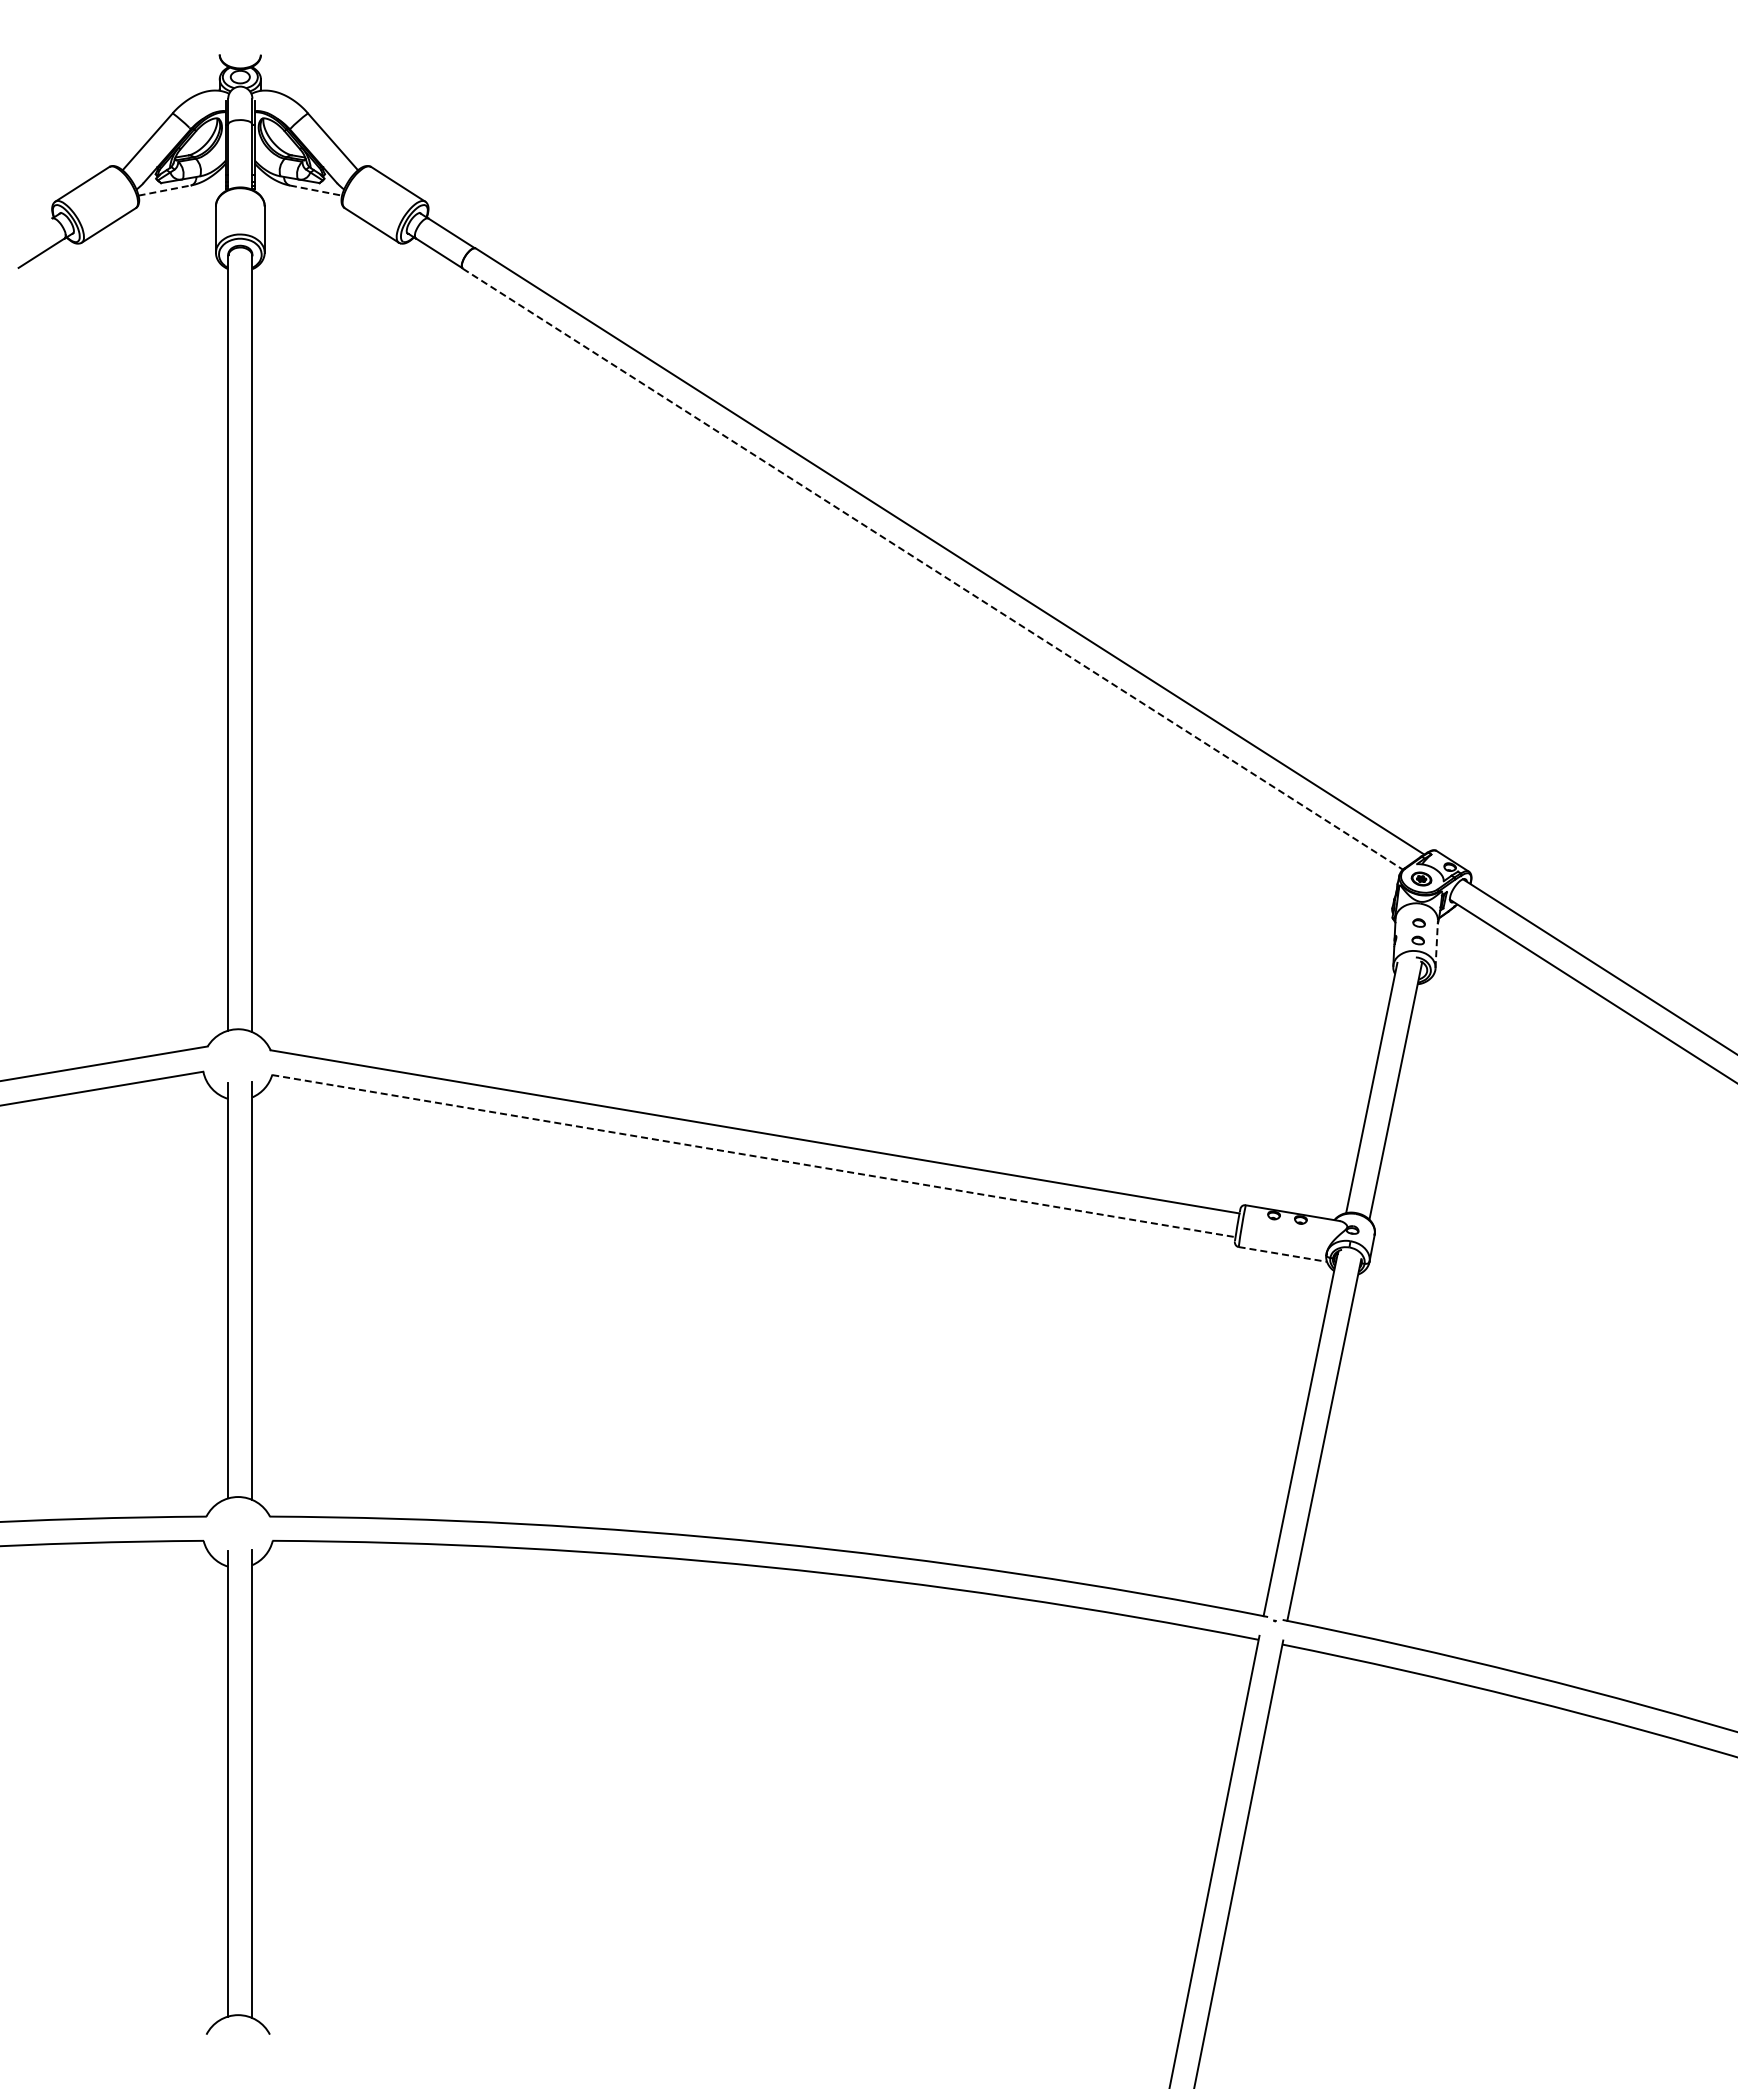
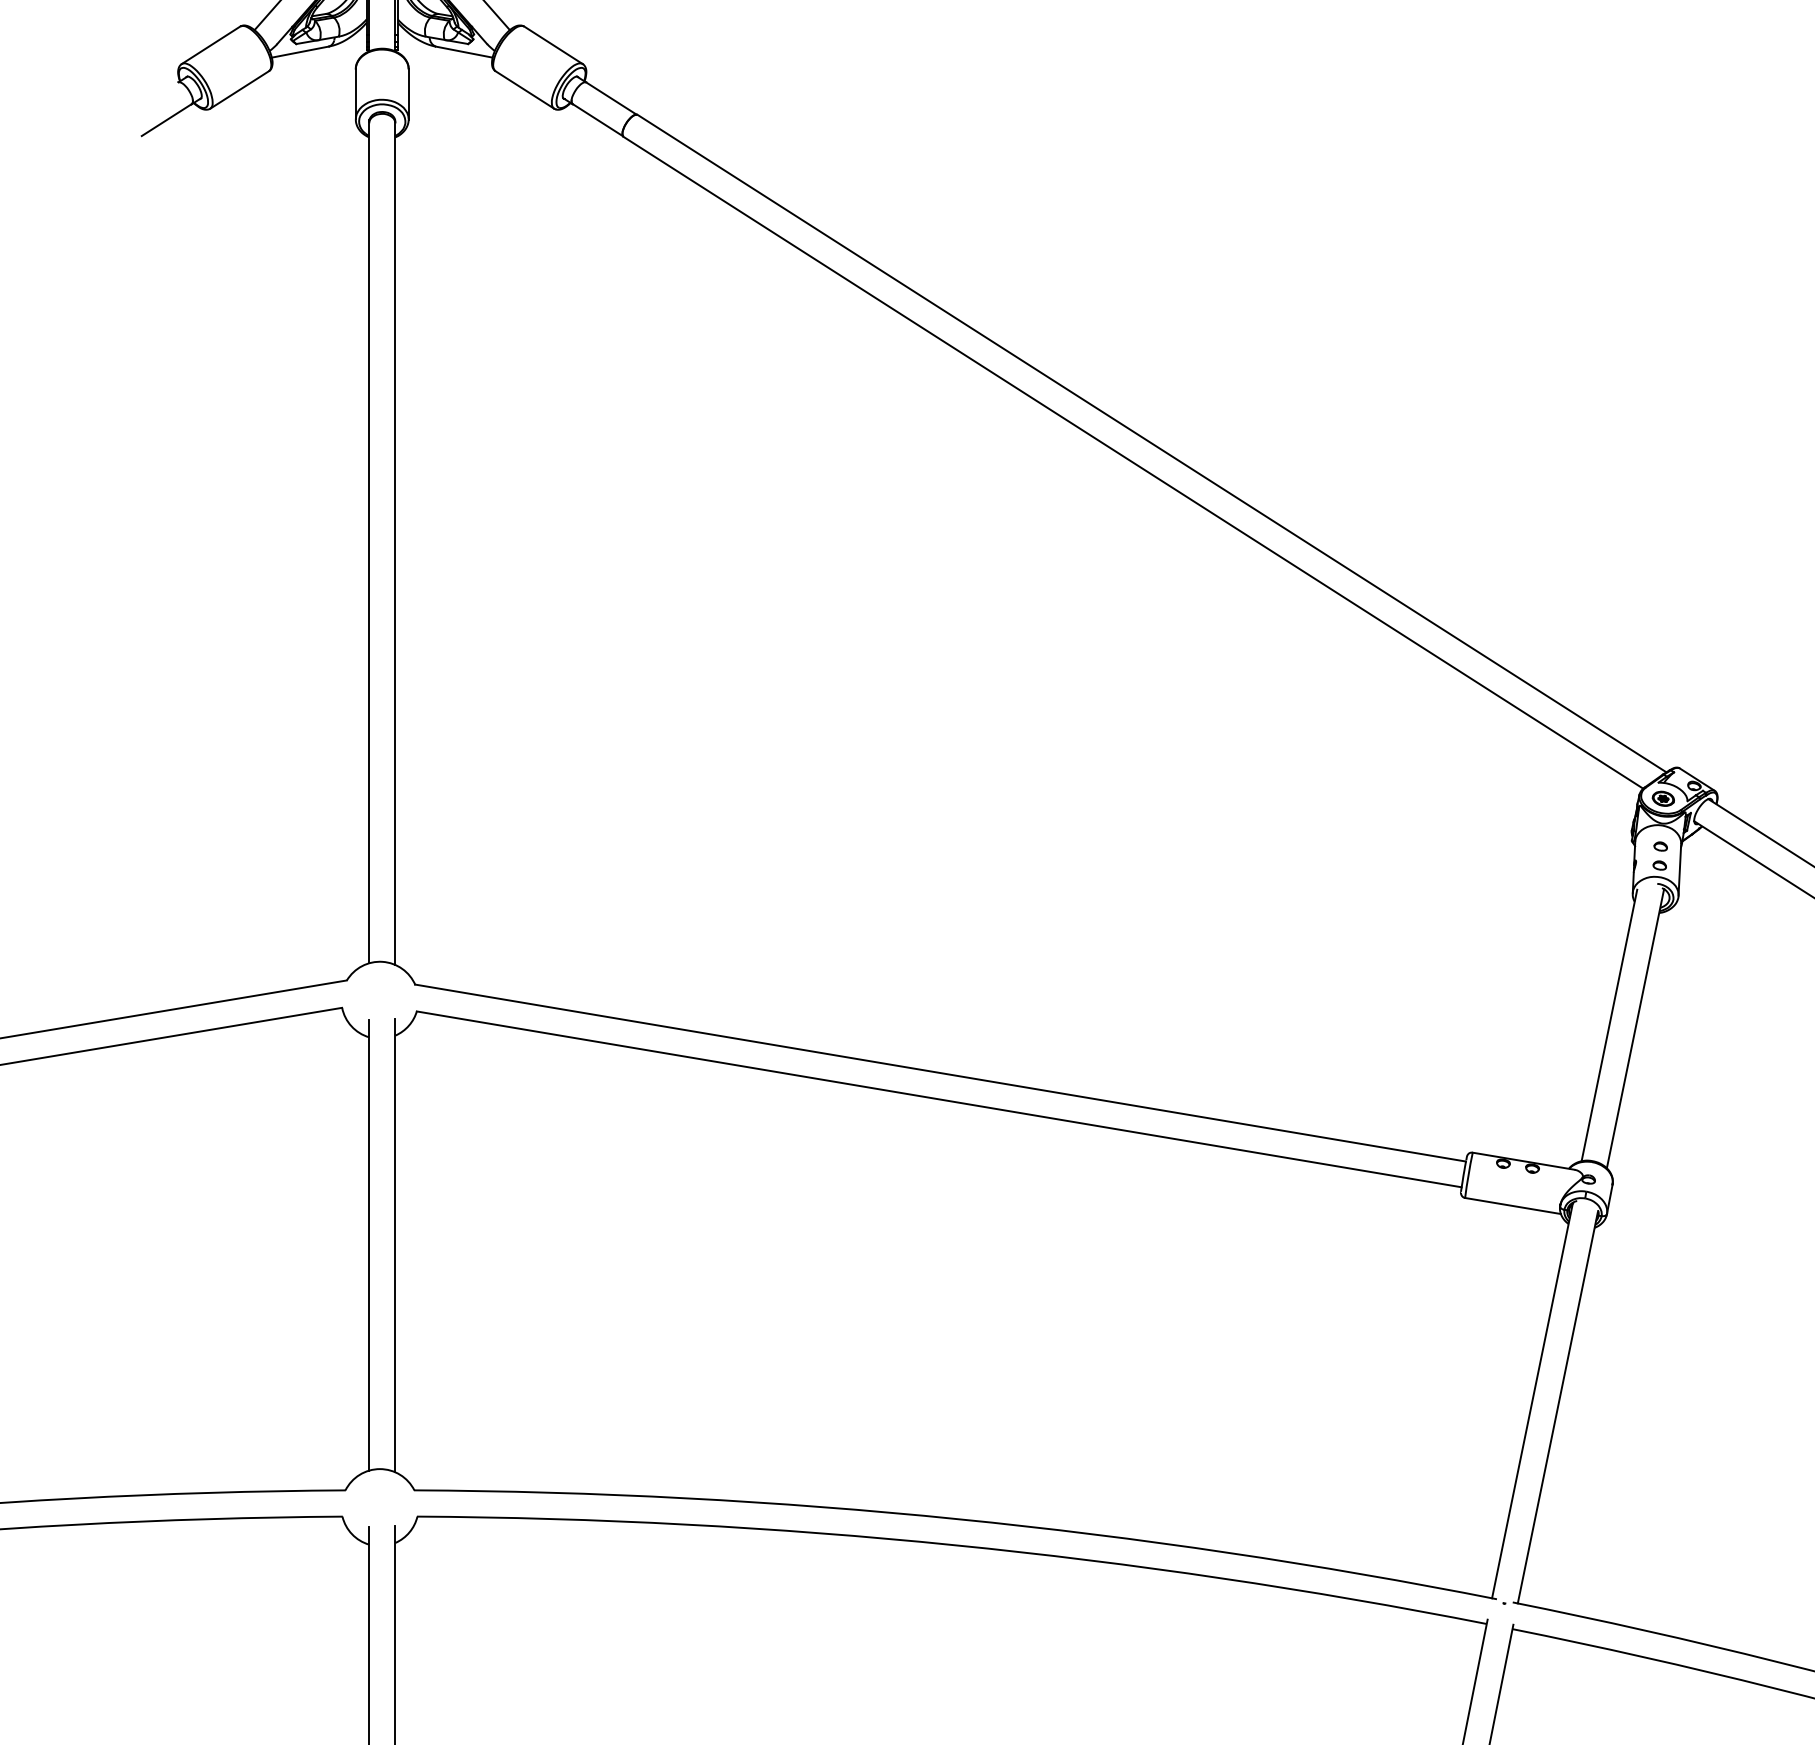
line: (164, 190) -> (300, 52), dashed -> solid
line: (316, 190) -> (464, 52), dashed -> solid
line: (932, 569) -> (1132, 463), dashed -> solid
line: (1436, 944) -> (1679, 869), dashed -> solid
line: (754, 1156) -> (939, 1099), dashed -> solid
line: (1282, 1254) -> (1512, 1206), dashed -> solid

